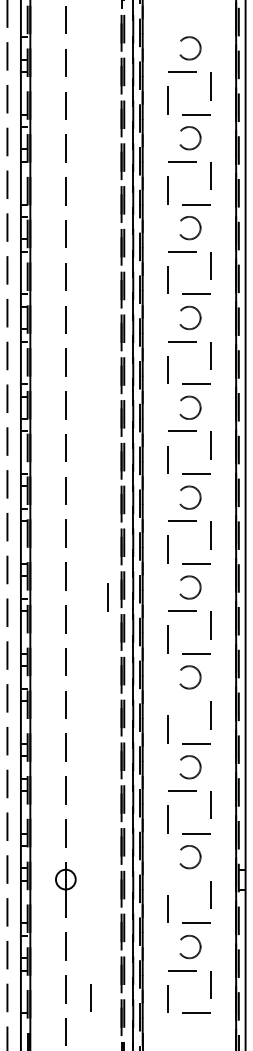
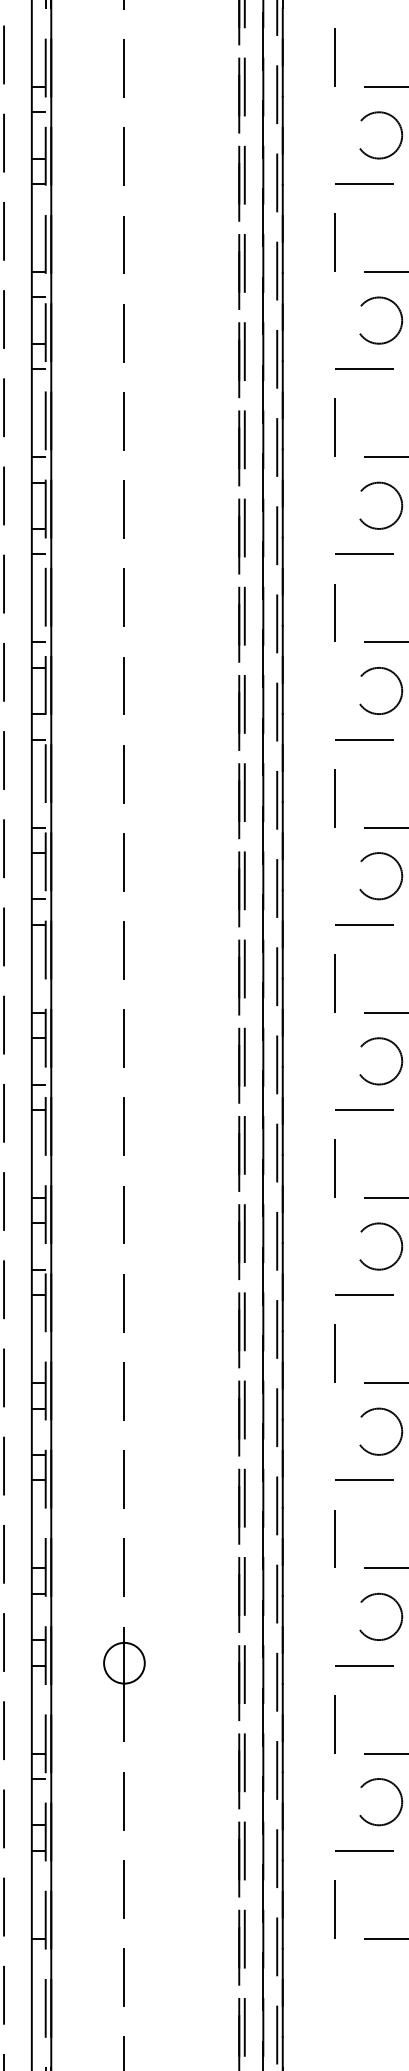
line: (107, 597) -> (210, 1081), removed
line: (182, 700) -> (364, 1294), added
line: (182, 880) -> (364, 1665), added
line: (90, 997) -> (175, 1906), removed

